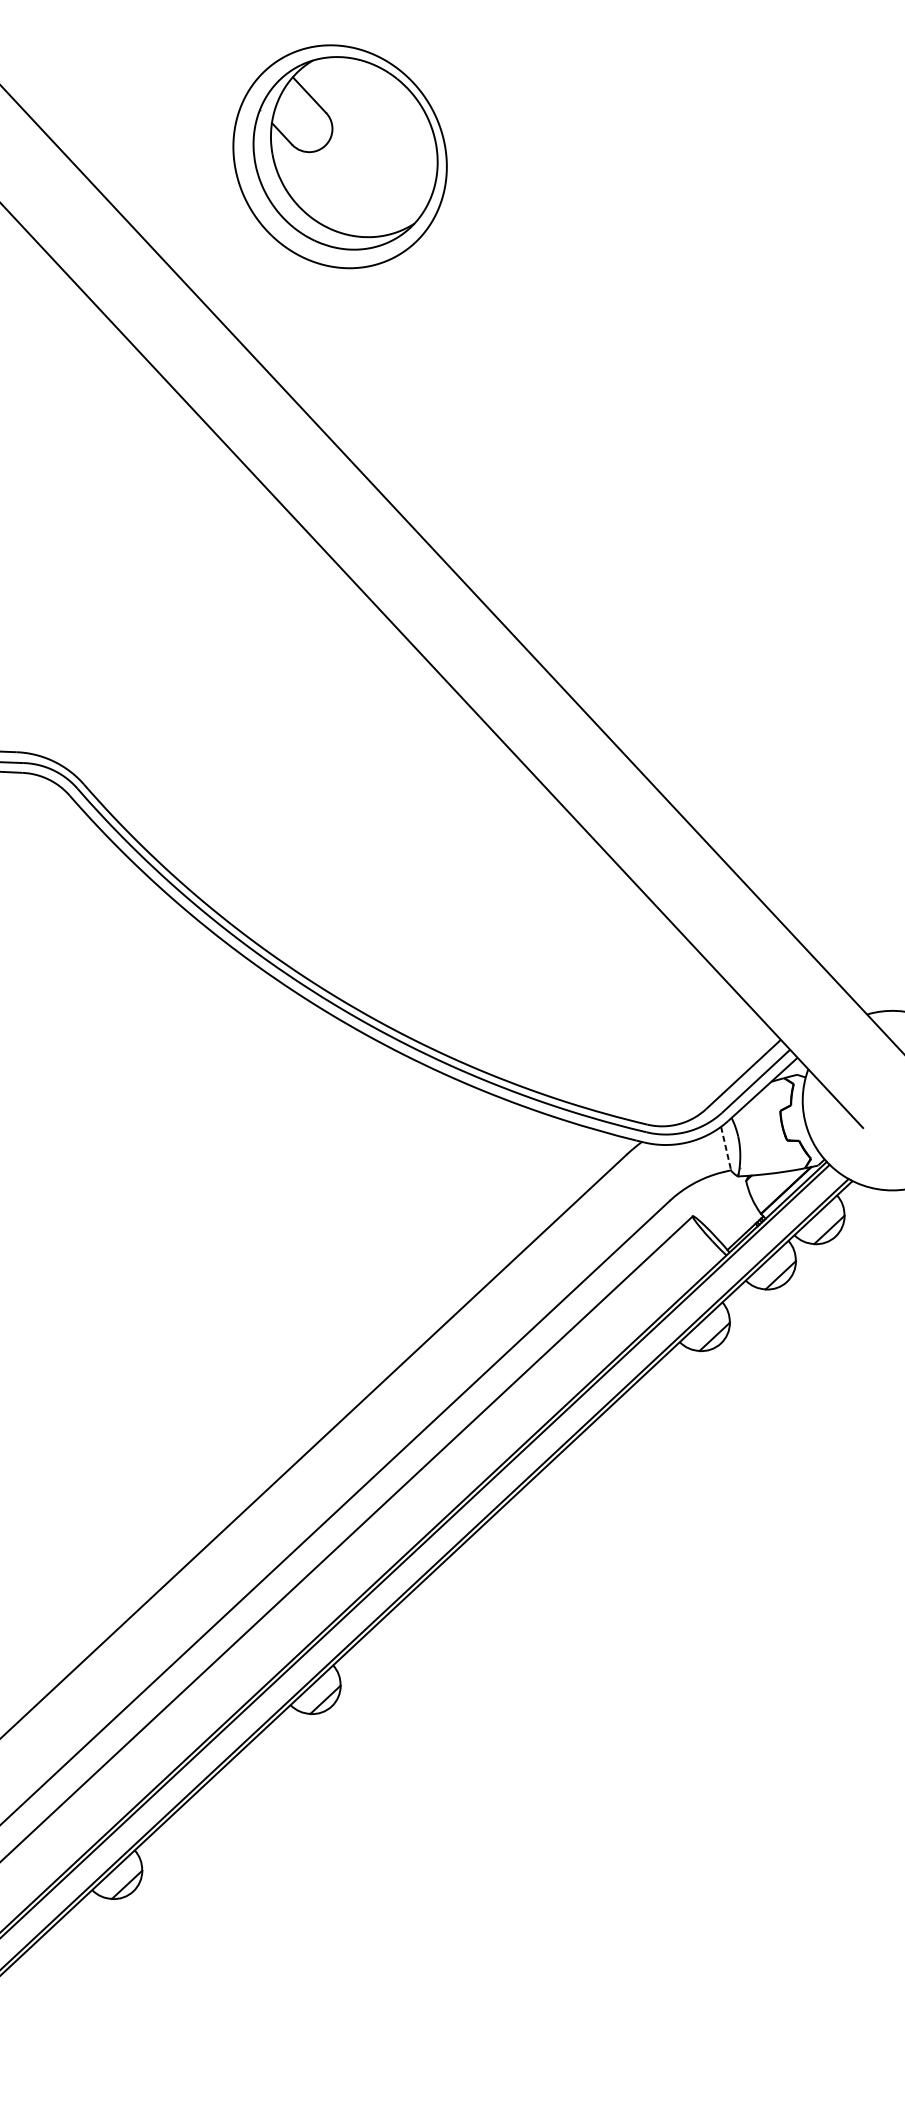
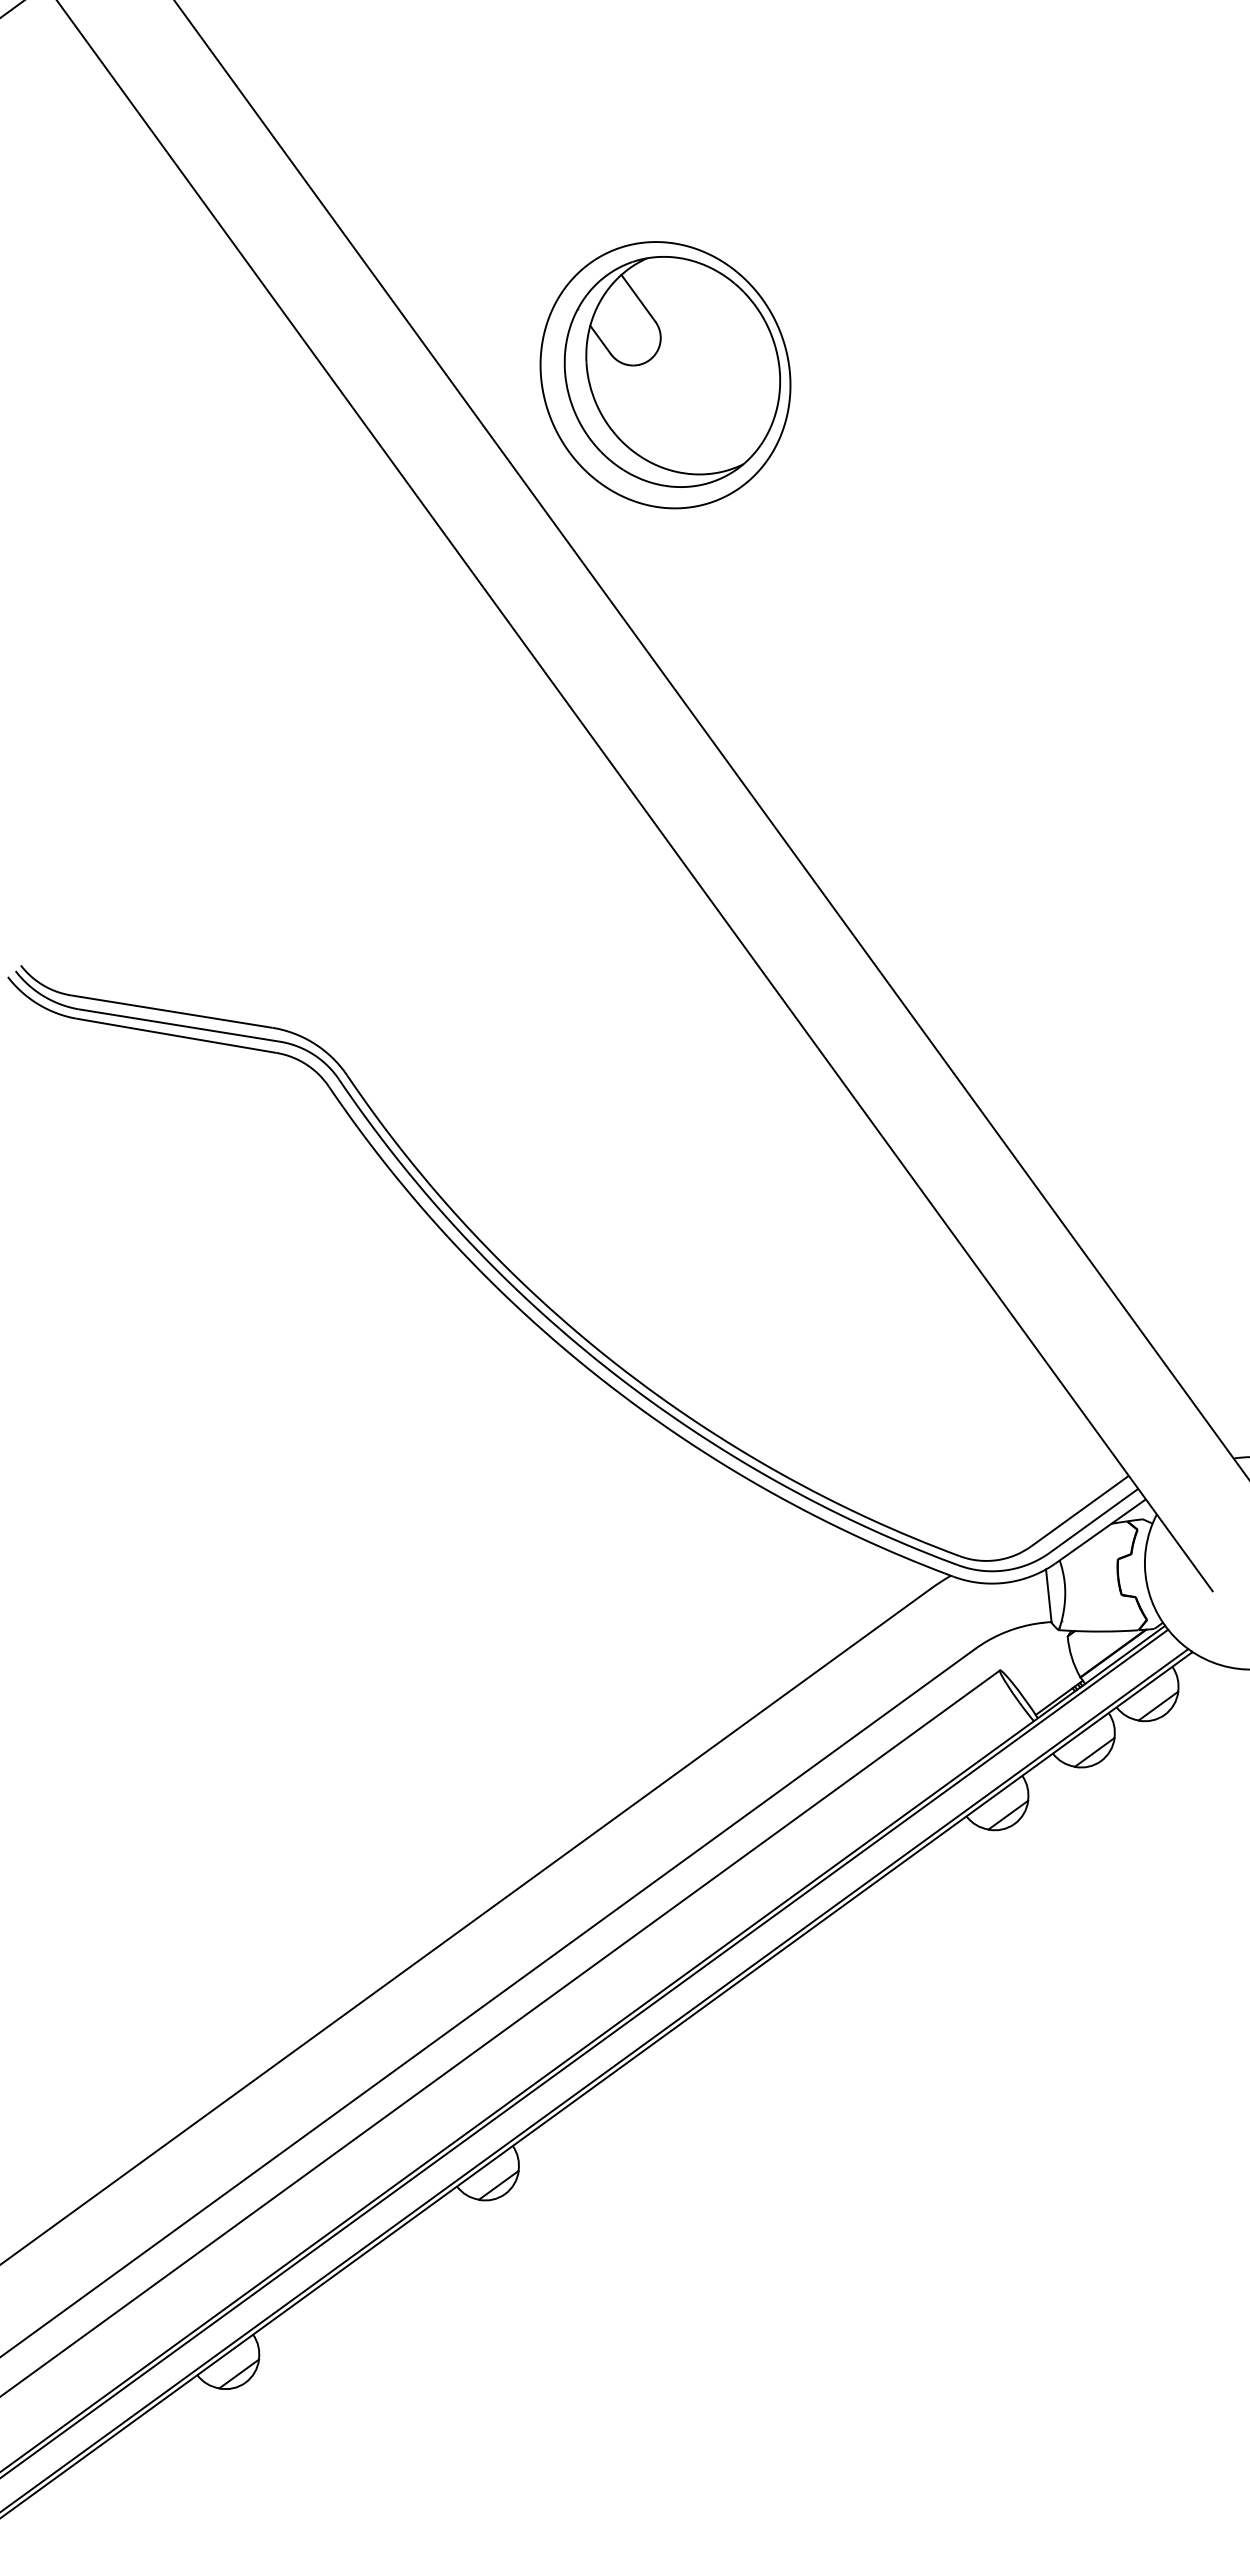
part: (340, 157) -> (665, 375), moved
line: (725, 1149) -> (1048, 1596), dashed -> solid

